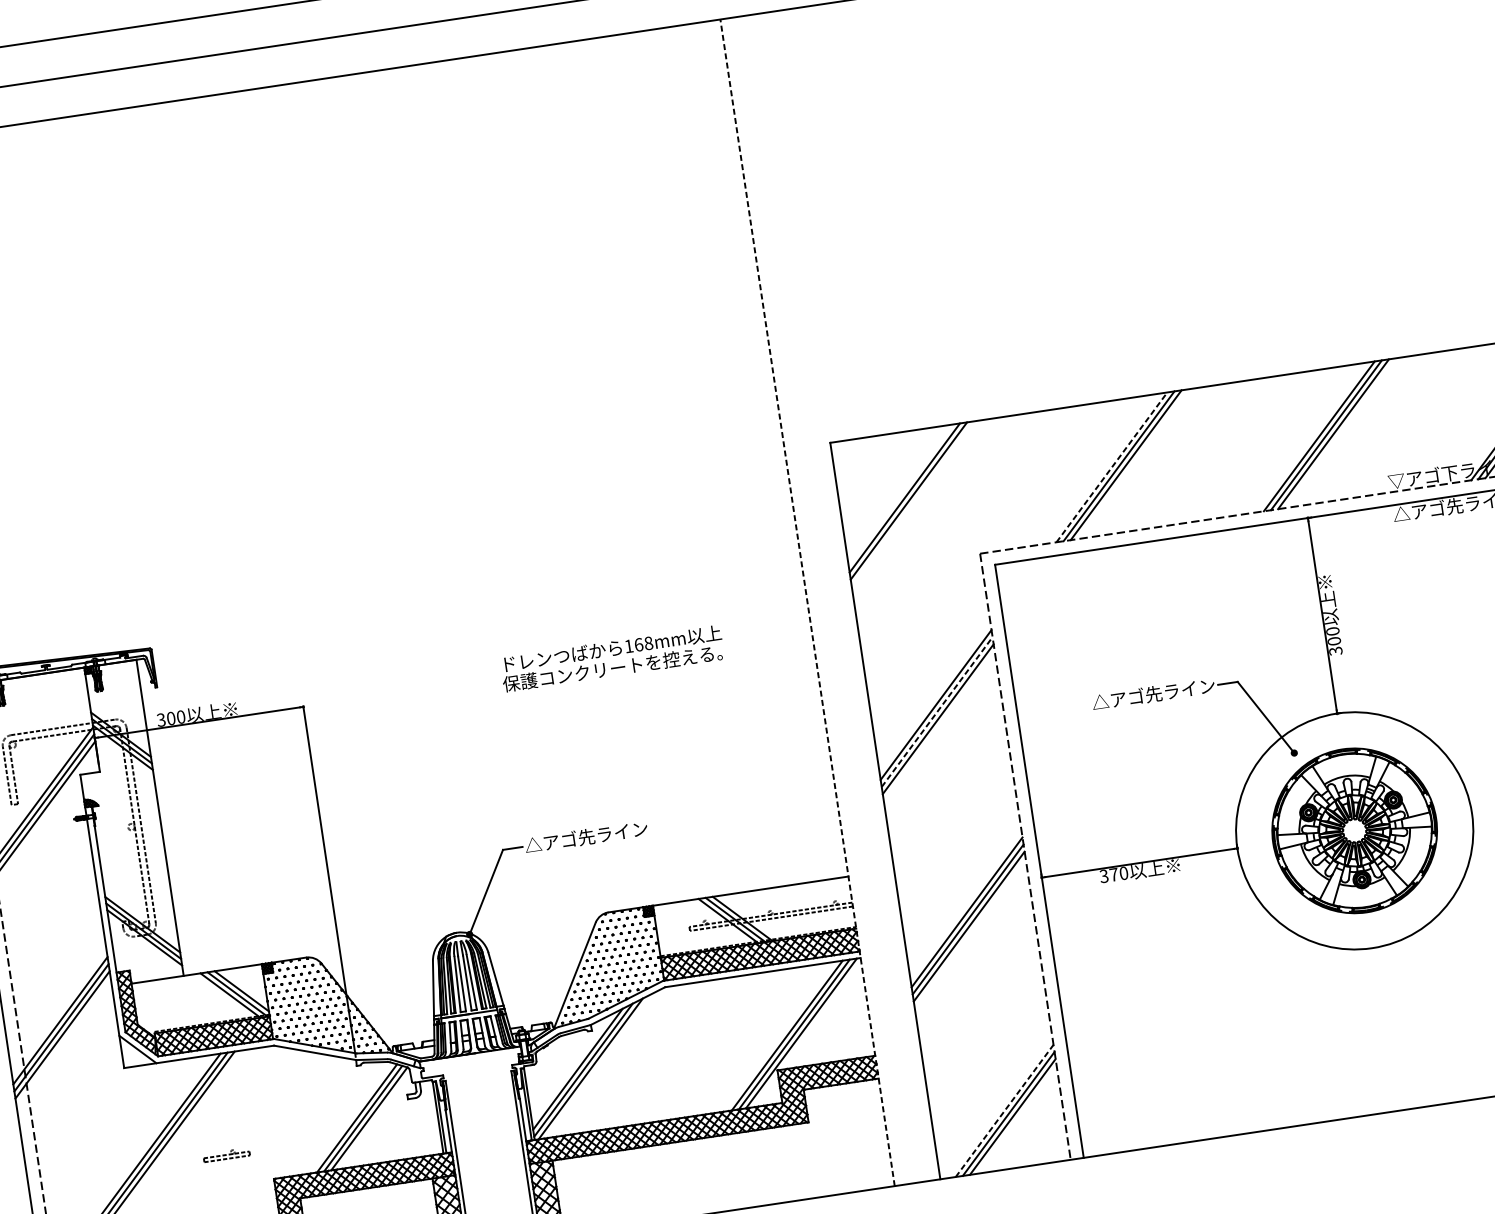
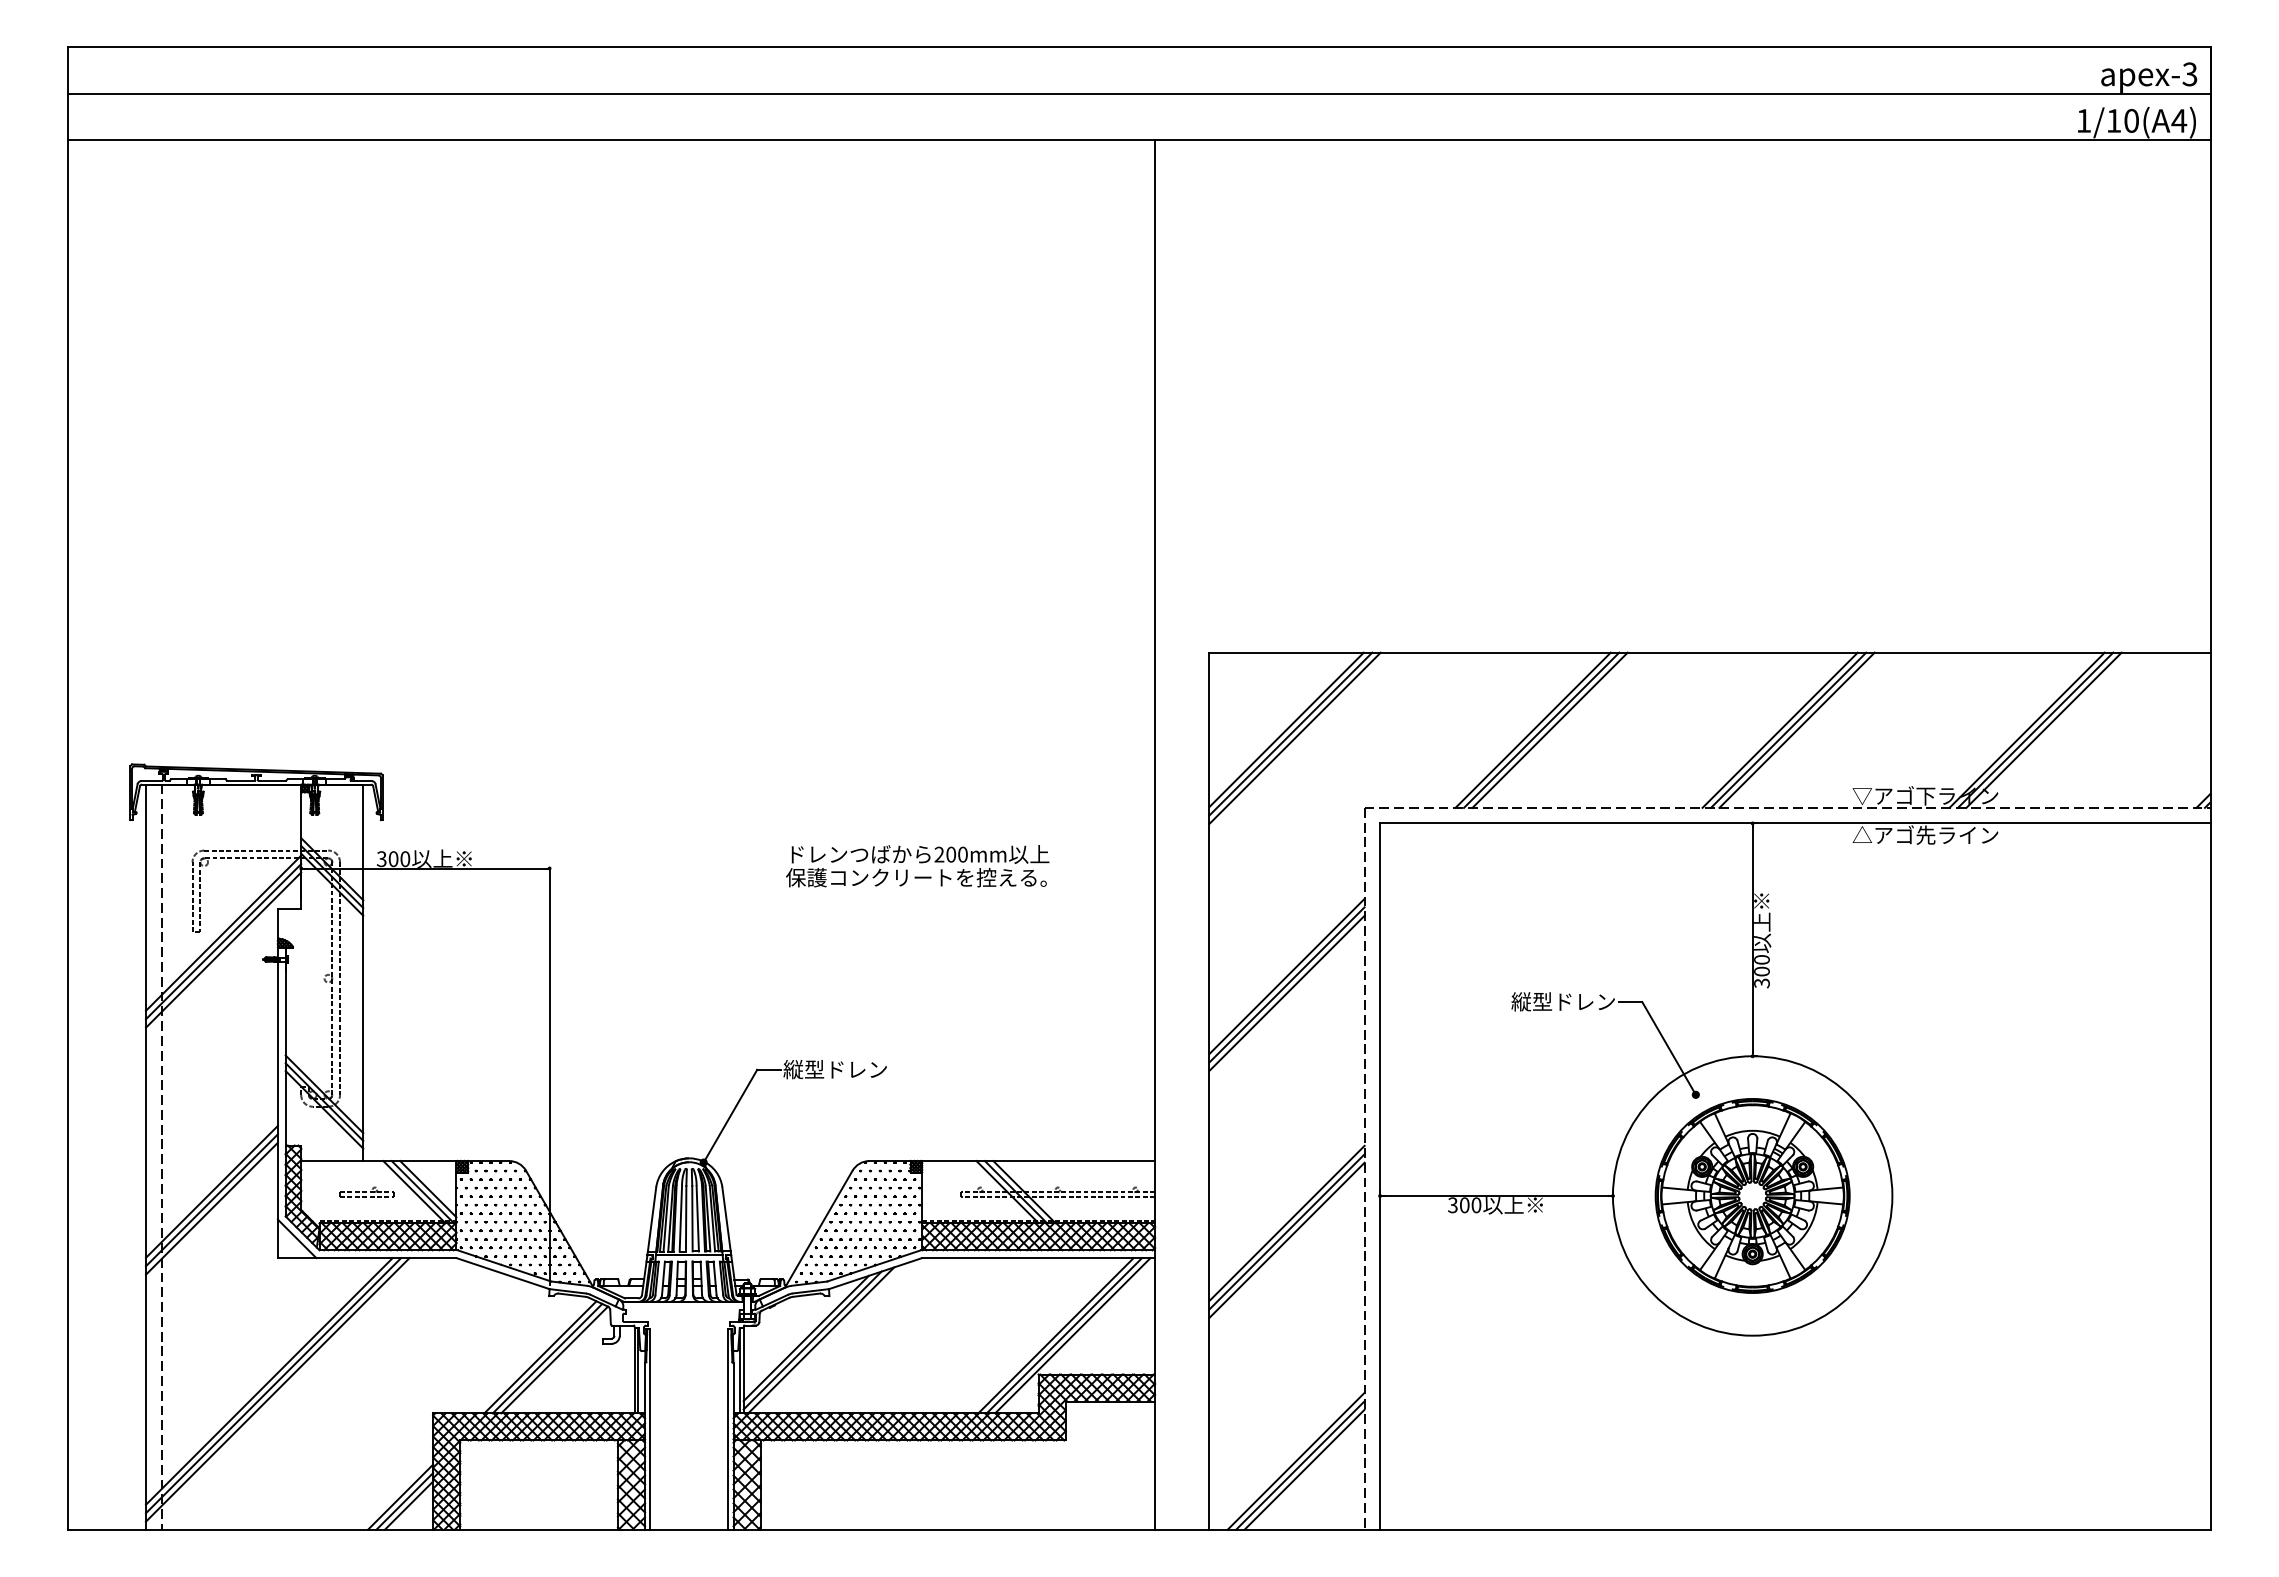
line: (1112, 467) -> (1533, 730), dashed -> solid
line: (912, 504) -> (1294, 738), added
line: (808, 603) -> (1155, 835), dashed -> solid
text: (638, 644) -> (950, 854), 168mm -> 200mm
text: (1144, 695) -> (1531, 1001), △アゴ先ライン -> 縦型ドレン
line: (936, 711) -> (1286, 984), dashed -> solid
text: (586, 837) -> (856, 1069), △アゴ先ライン -> 縦型ドレン
text: (1113, 875) -> (1464, 1205), 370 -> 300
line: (1004, 1111) -> (1296, 1461), dashed -> solid
part: (226, 1154) -> (366, 1191), moved

